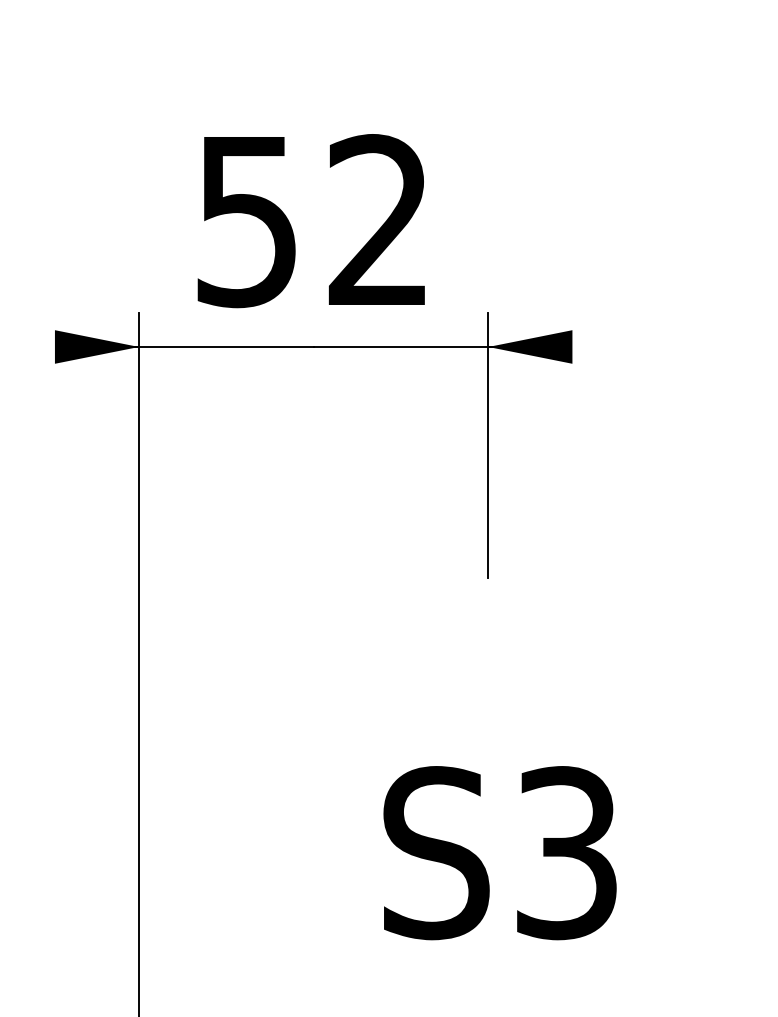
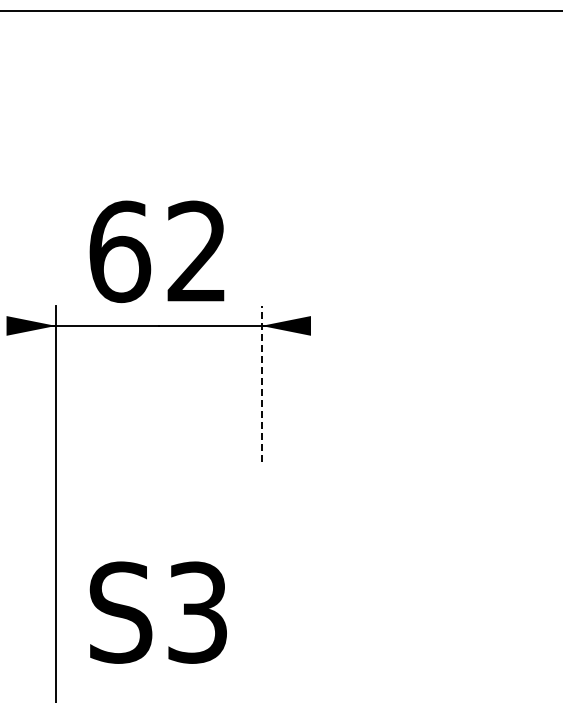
text: (248, 220) -> (120, 251), 52 -> 62
line: (488, 444) -> (261, 383), solid -> dashed
text: (498, 852) -> (157, 612), moved

